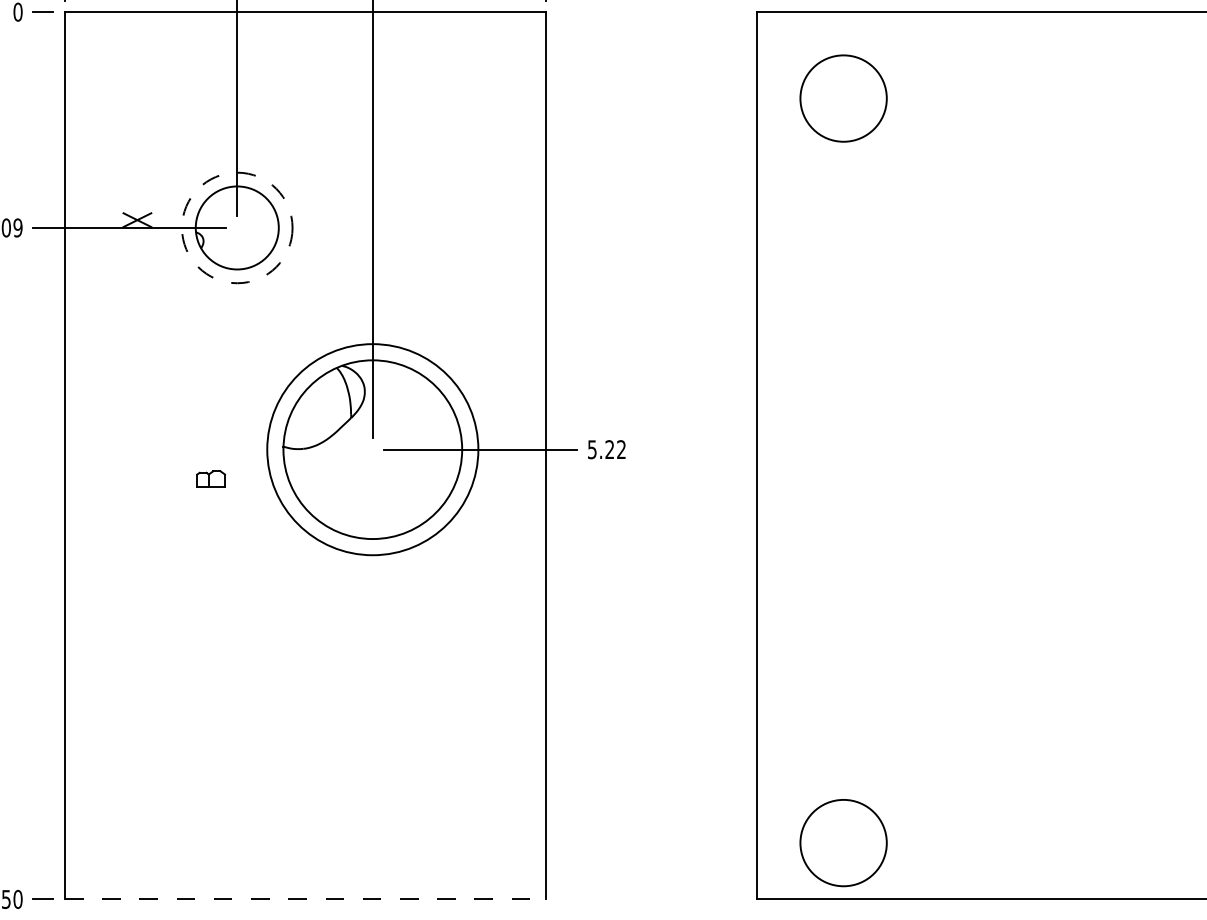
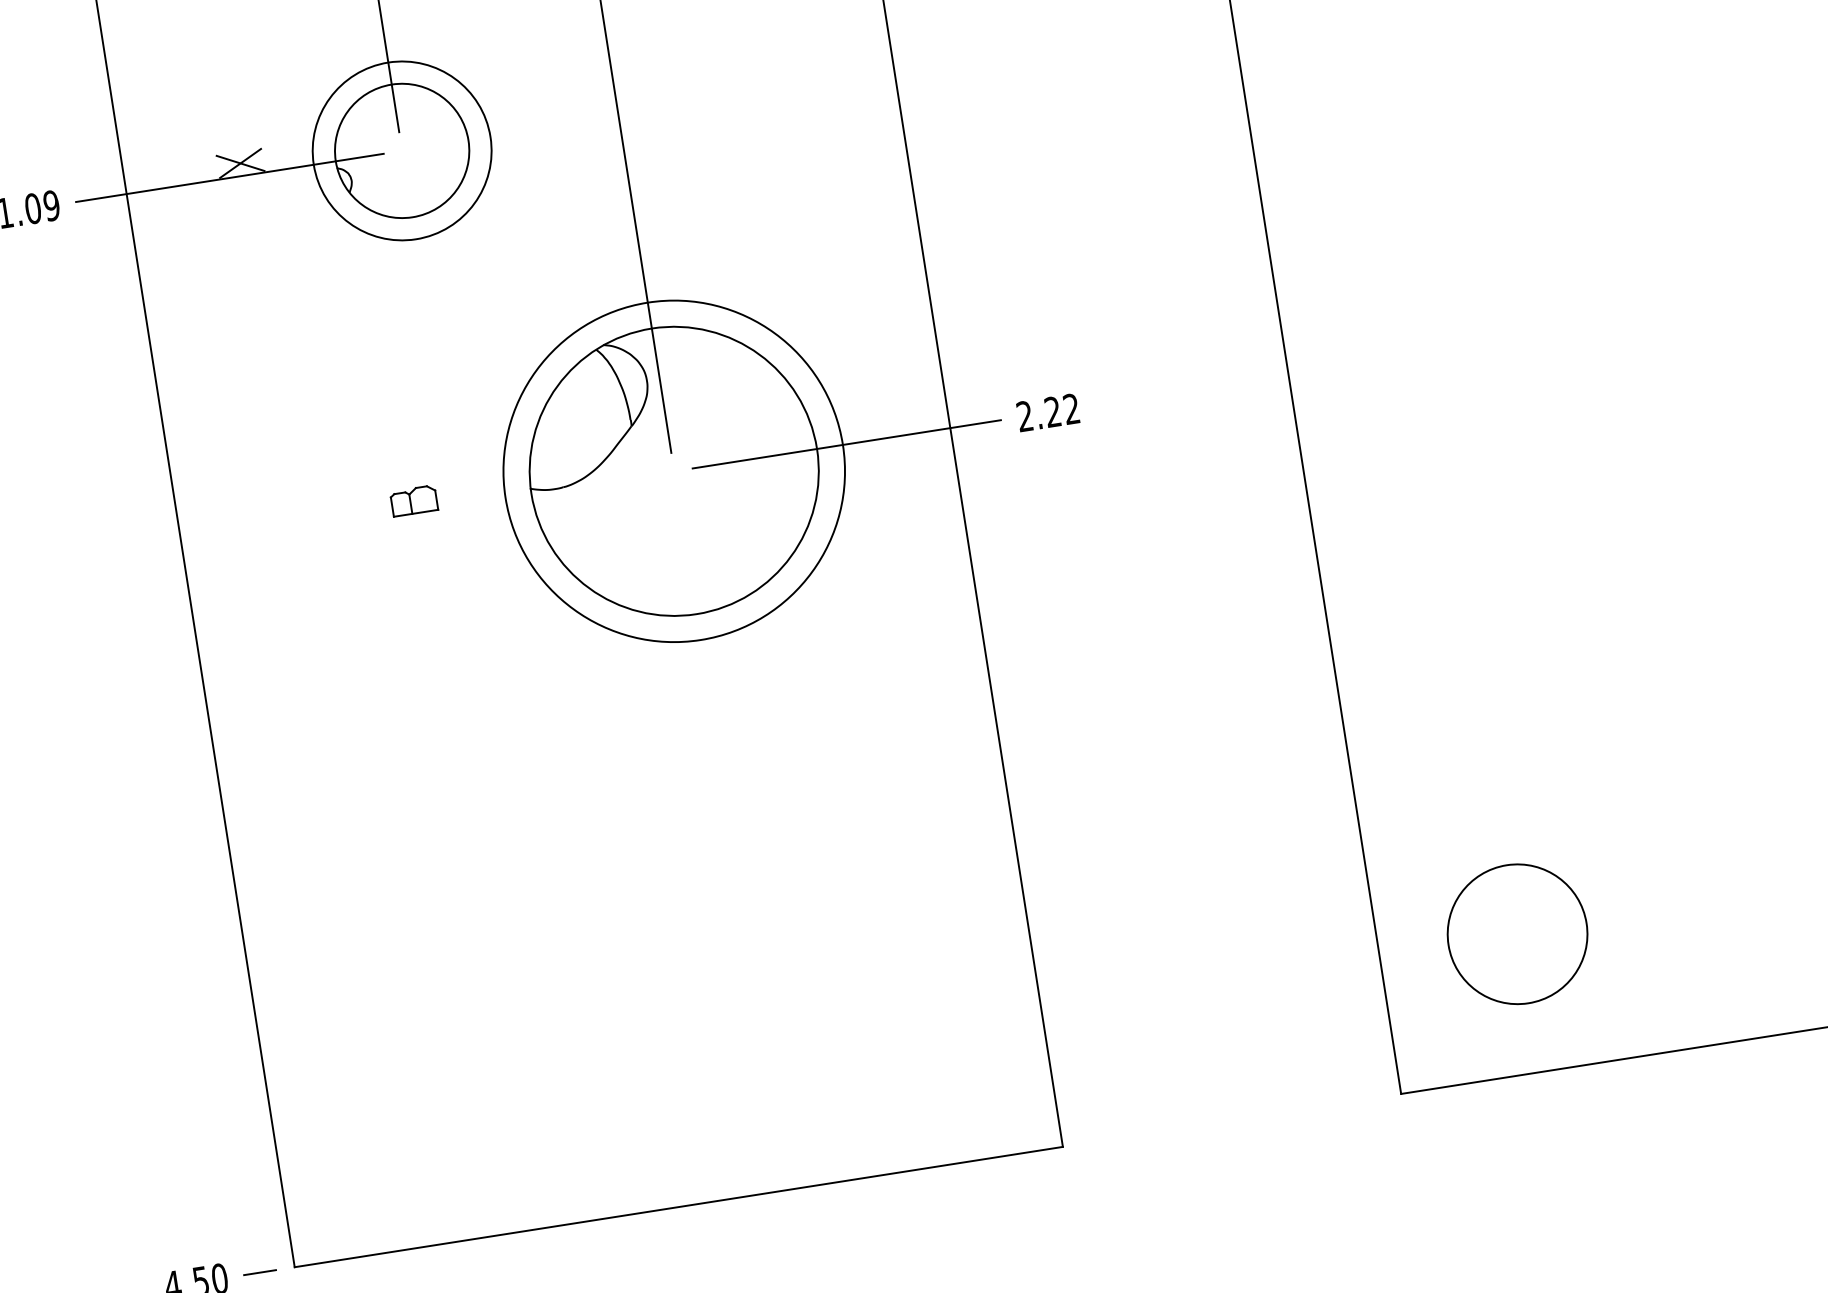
circle: (237, 227) -> (402, 150), dashed -> solid
text: (592, 449) -> (1025, 416), 5.22 -> 2.22
part: (211, 478) -> (414, 500), moved
circle: (843, 843) -> (1517, 934), moved
line: (305, 899) -> (679, 1207), dashed -> solid

